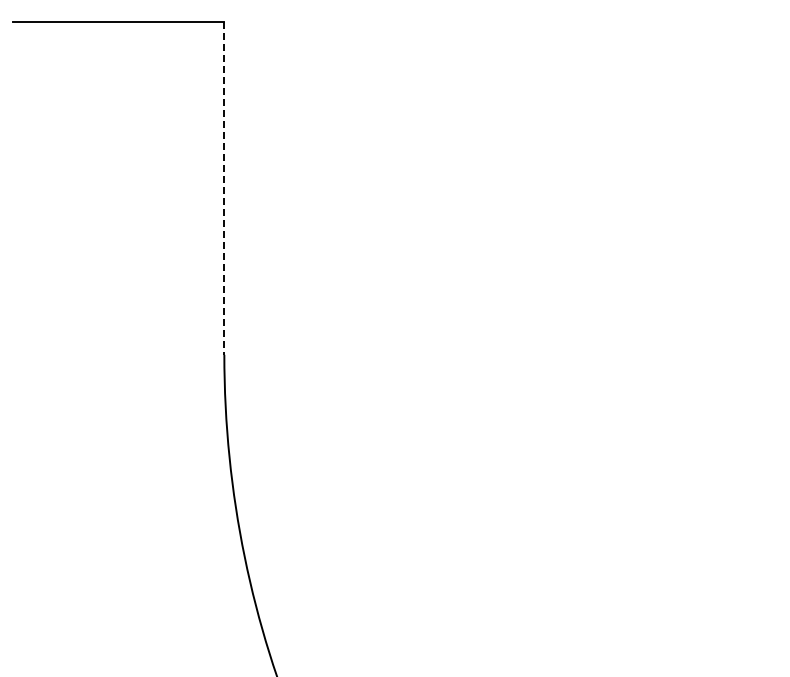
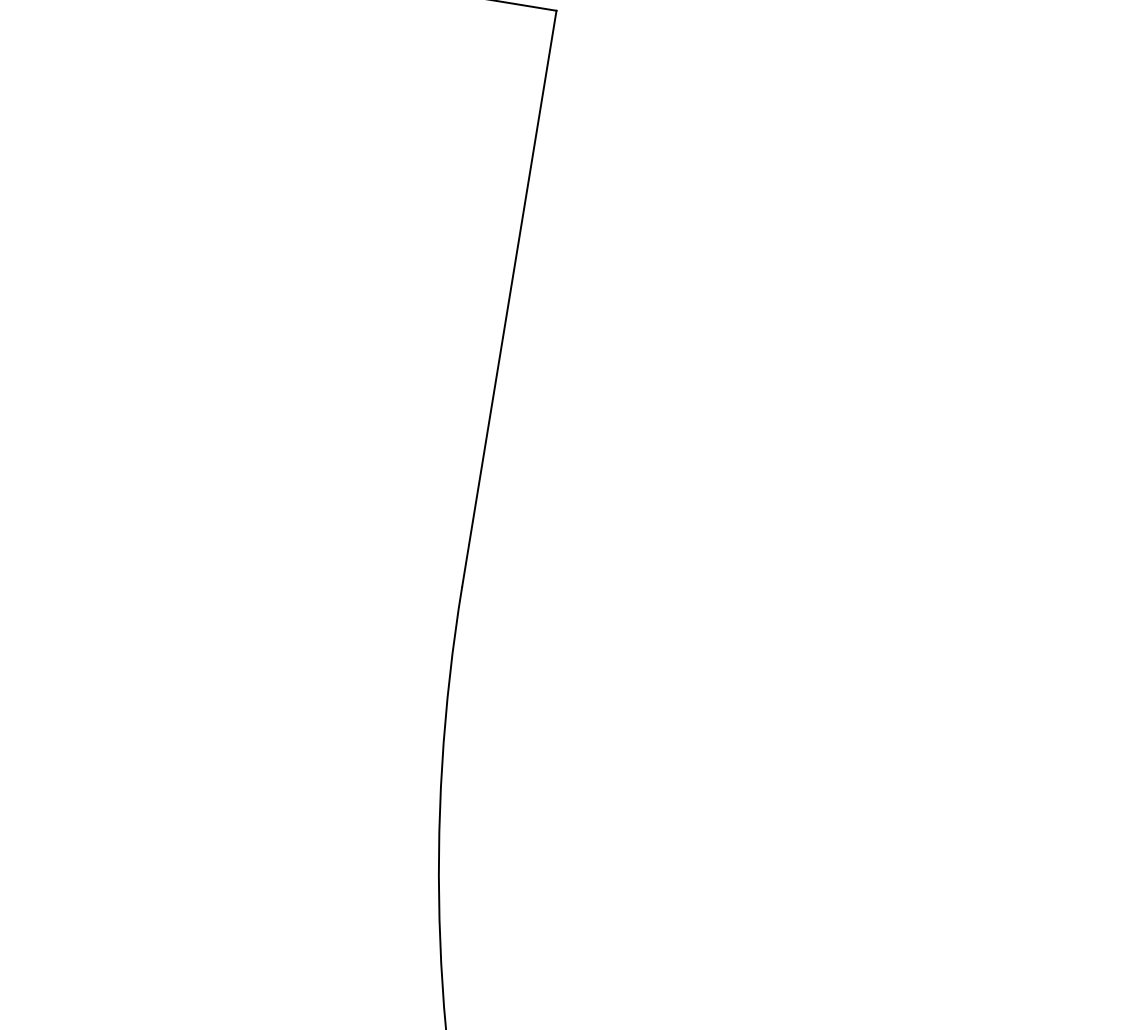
line: (224, 188) -> (509, 299), dashed -> solid

